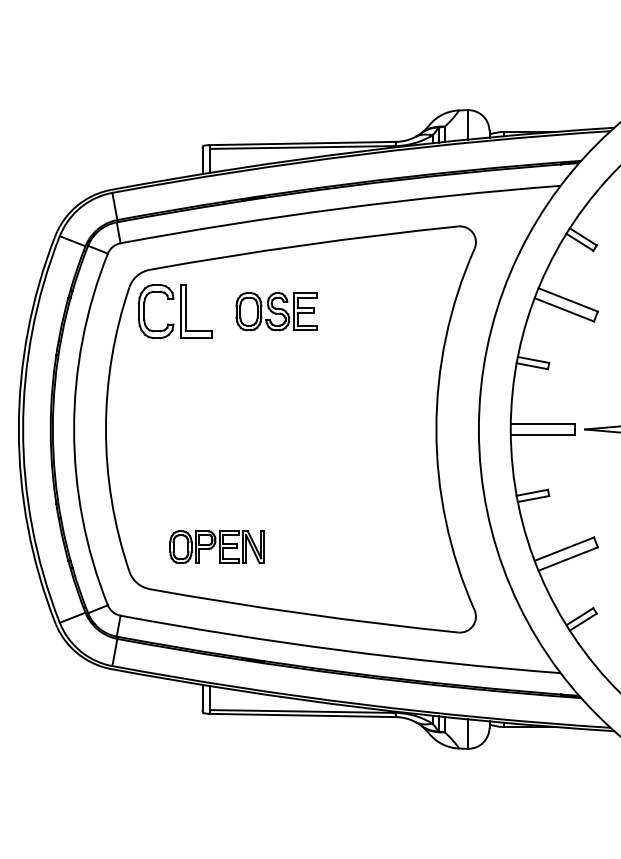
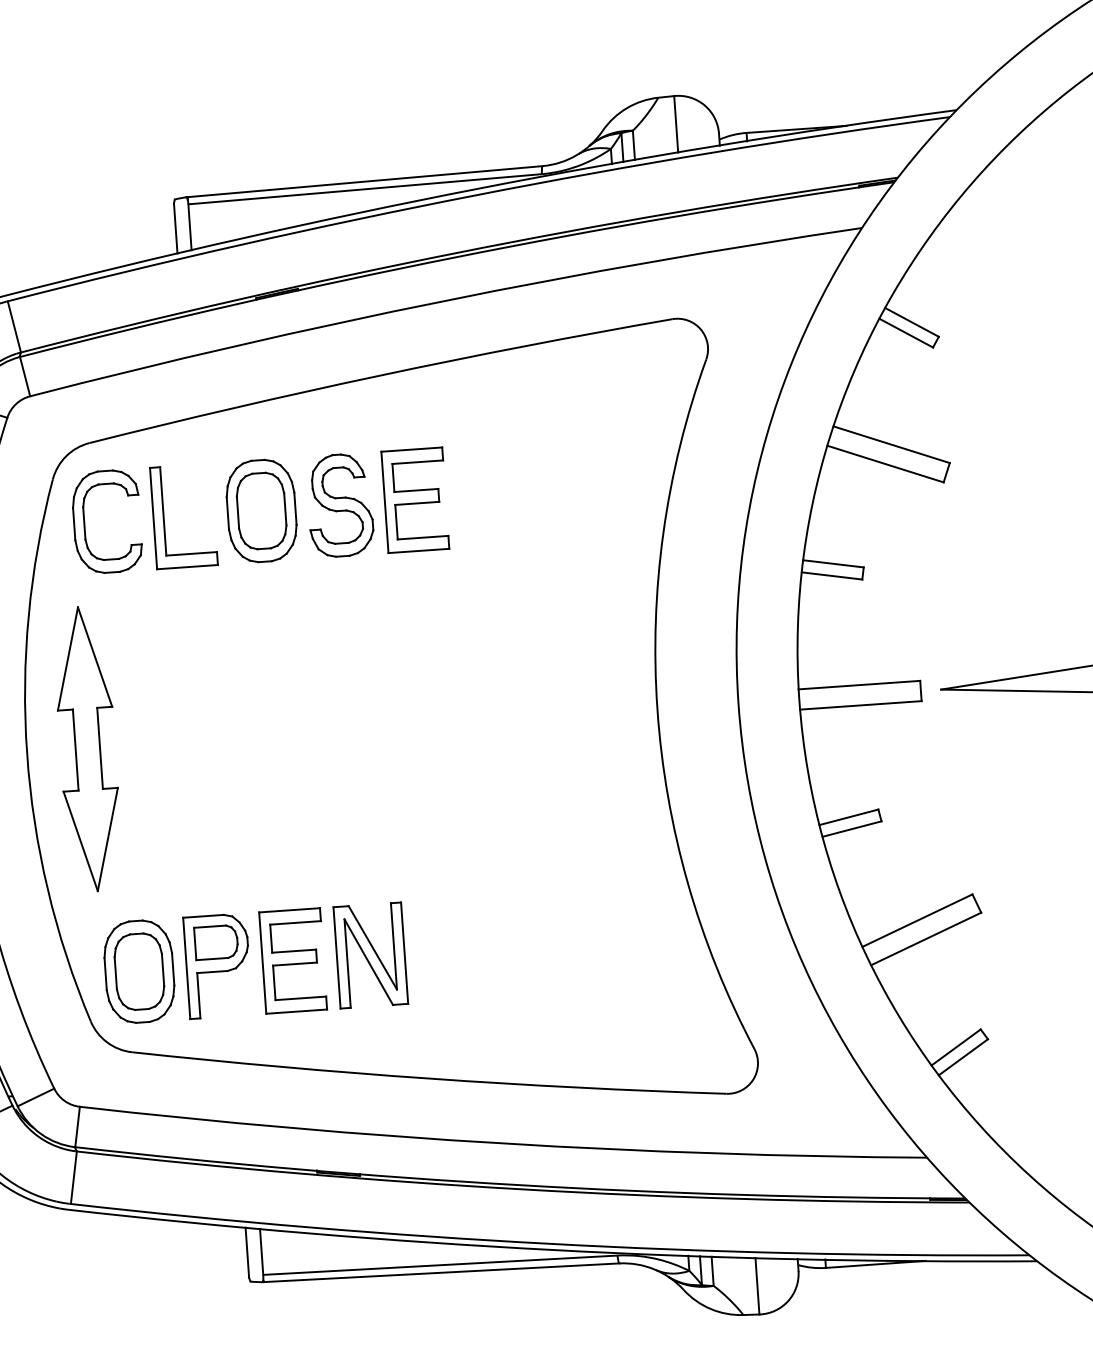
part: (276, 311) -> (336, 505), size x1.43
part: (137, 429) -> (87, 749), added
part: (217, 546) -> (255, 961), size x1.67

